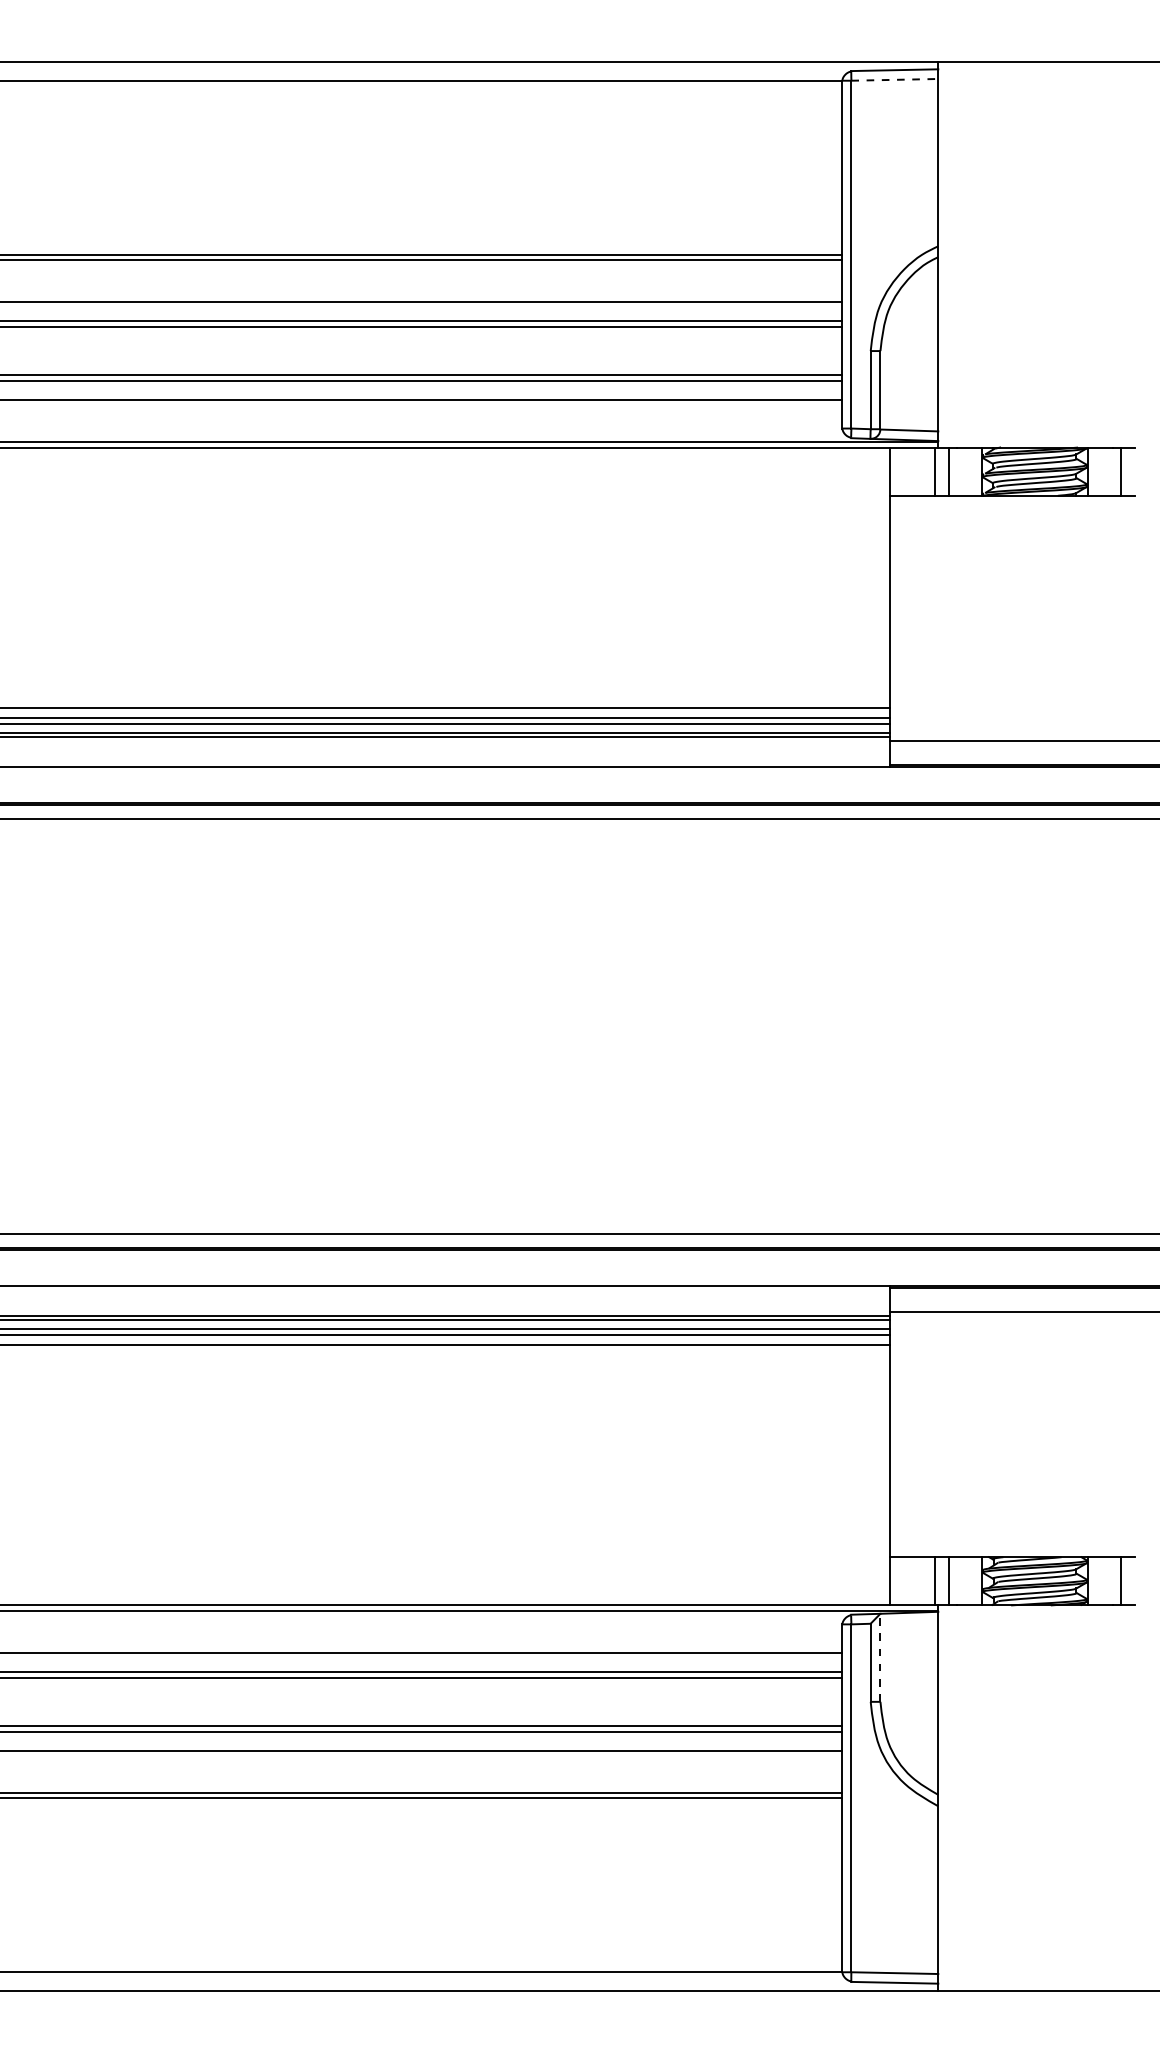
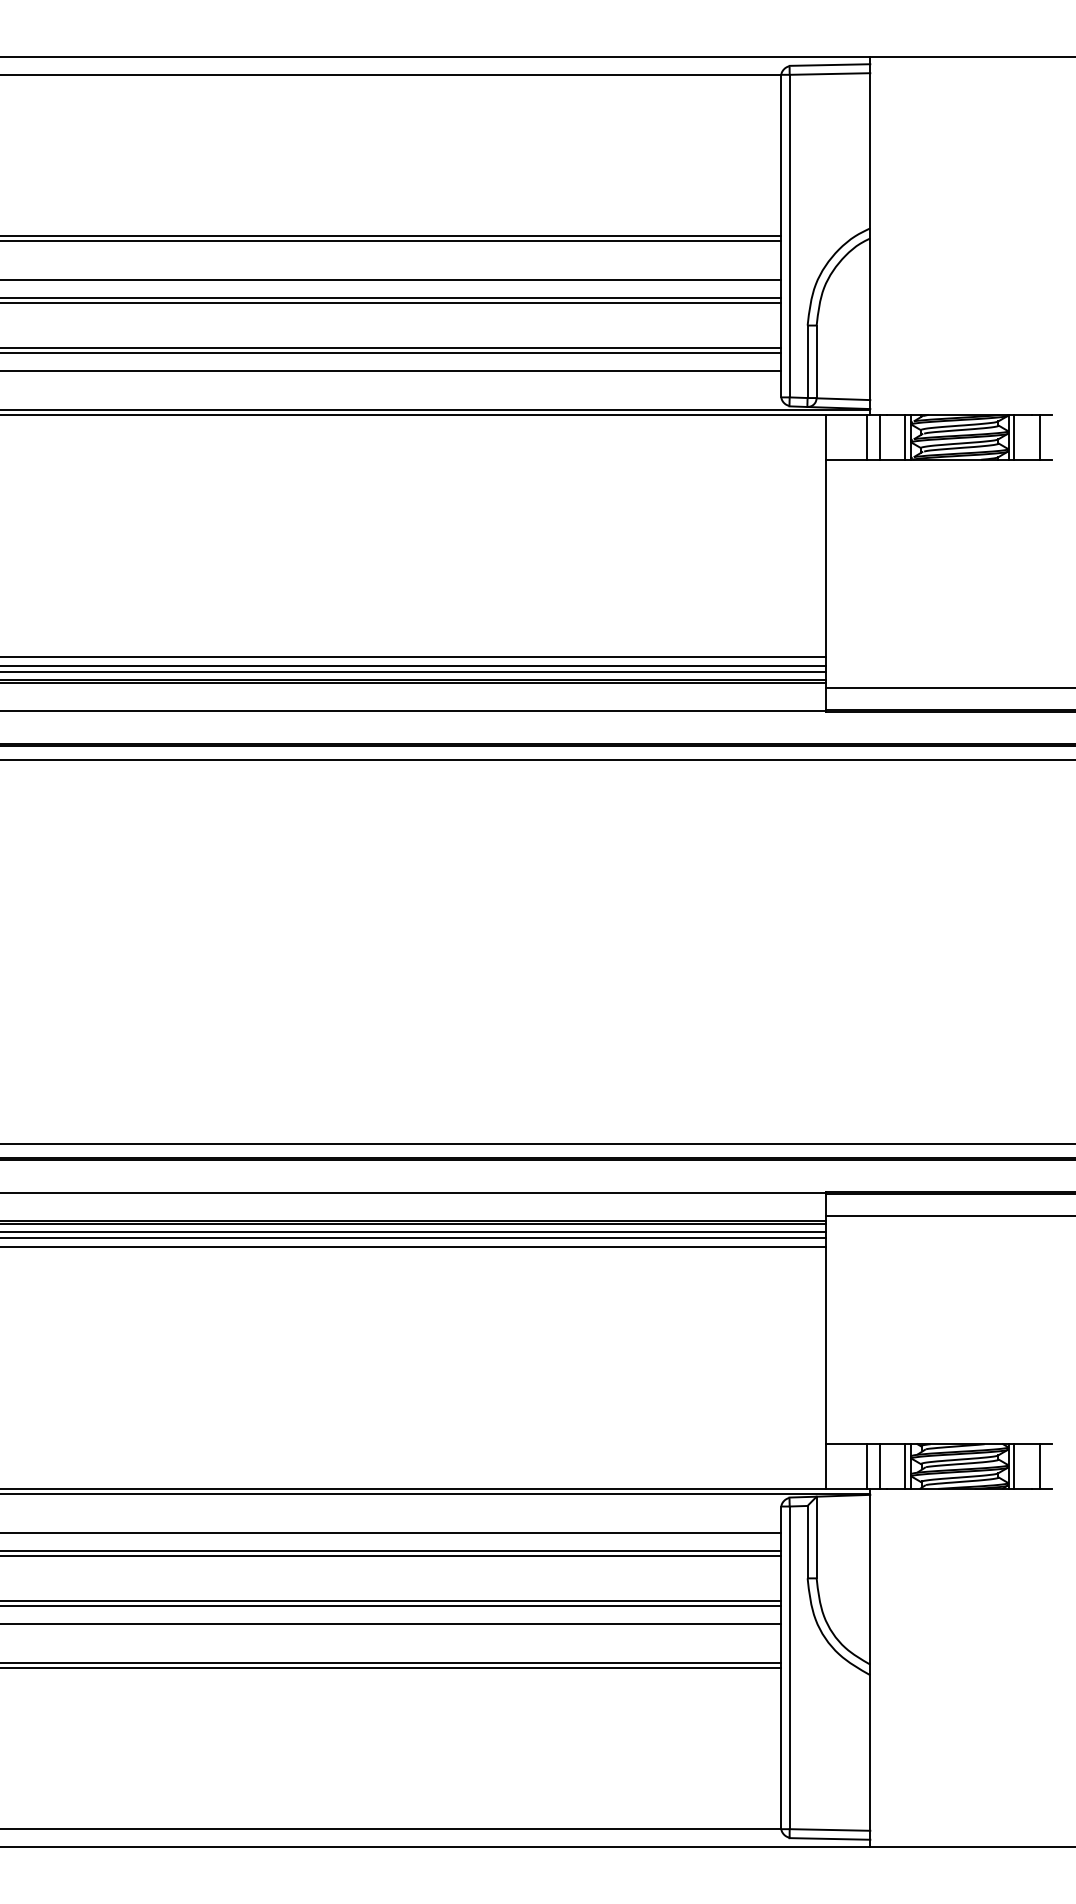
line: (895, 80) -> (830, 74), dashed -> solid
line: (976, 471) -> (905, 437), added
line: (1093, 471) -> (1014, 437), added
line: (976, 1581) -> (905, 1466), added
line: (1093, 1581) -> (1014, 1466), added
line: (880, 1657) -> (816, 1537), dashed -> solid

